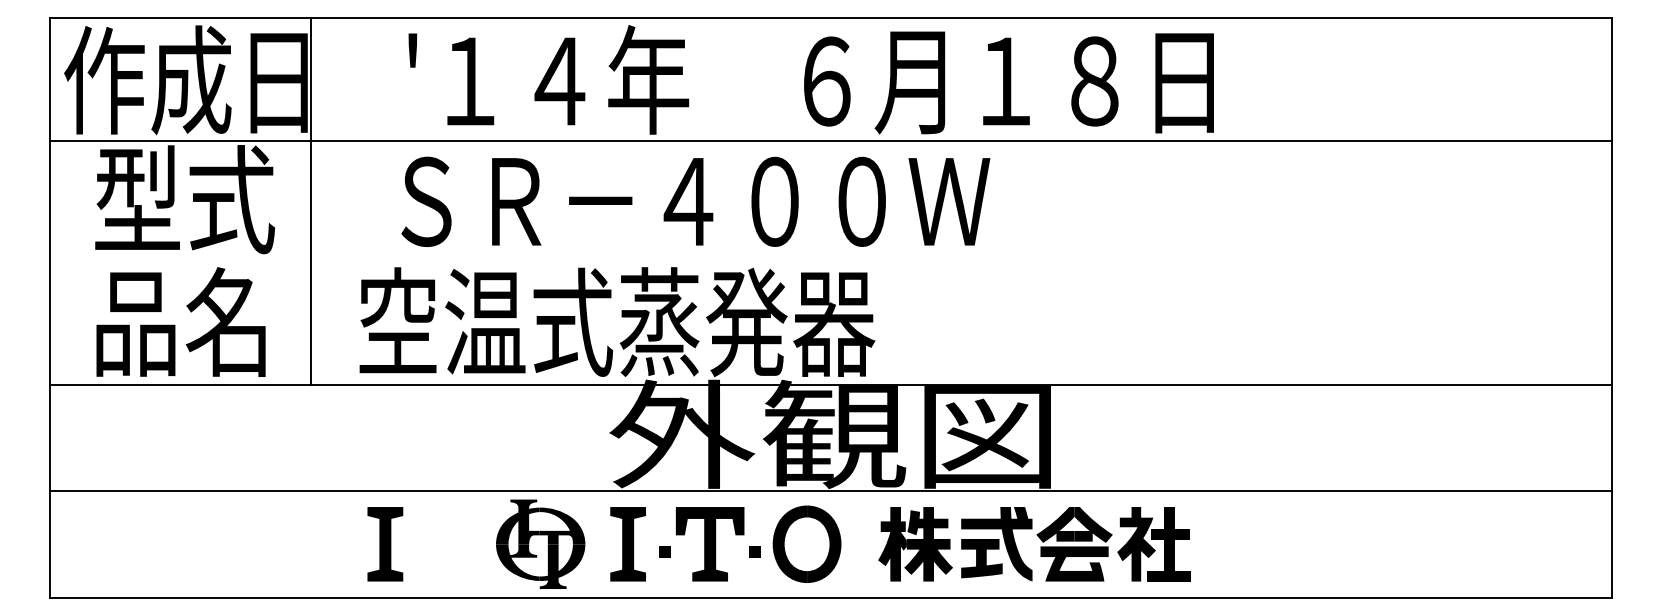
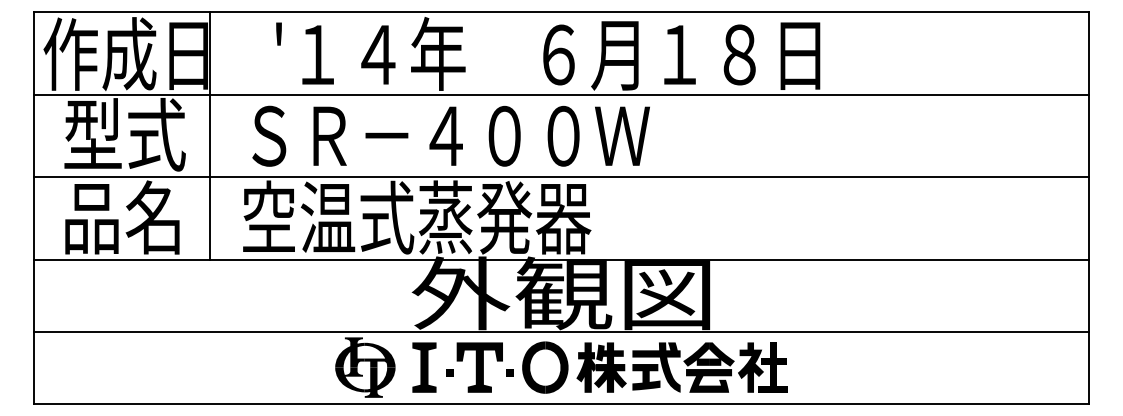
text: (694, 200) -> (450, 135), moved
line: (831, 262) -> (561, 177), added
part: (385, 544) -> (260, 367), removed
part: (1033, 544) -> (681, 367), moved

